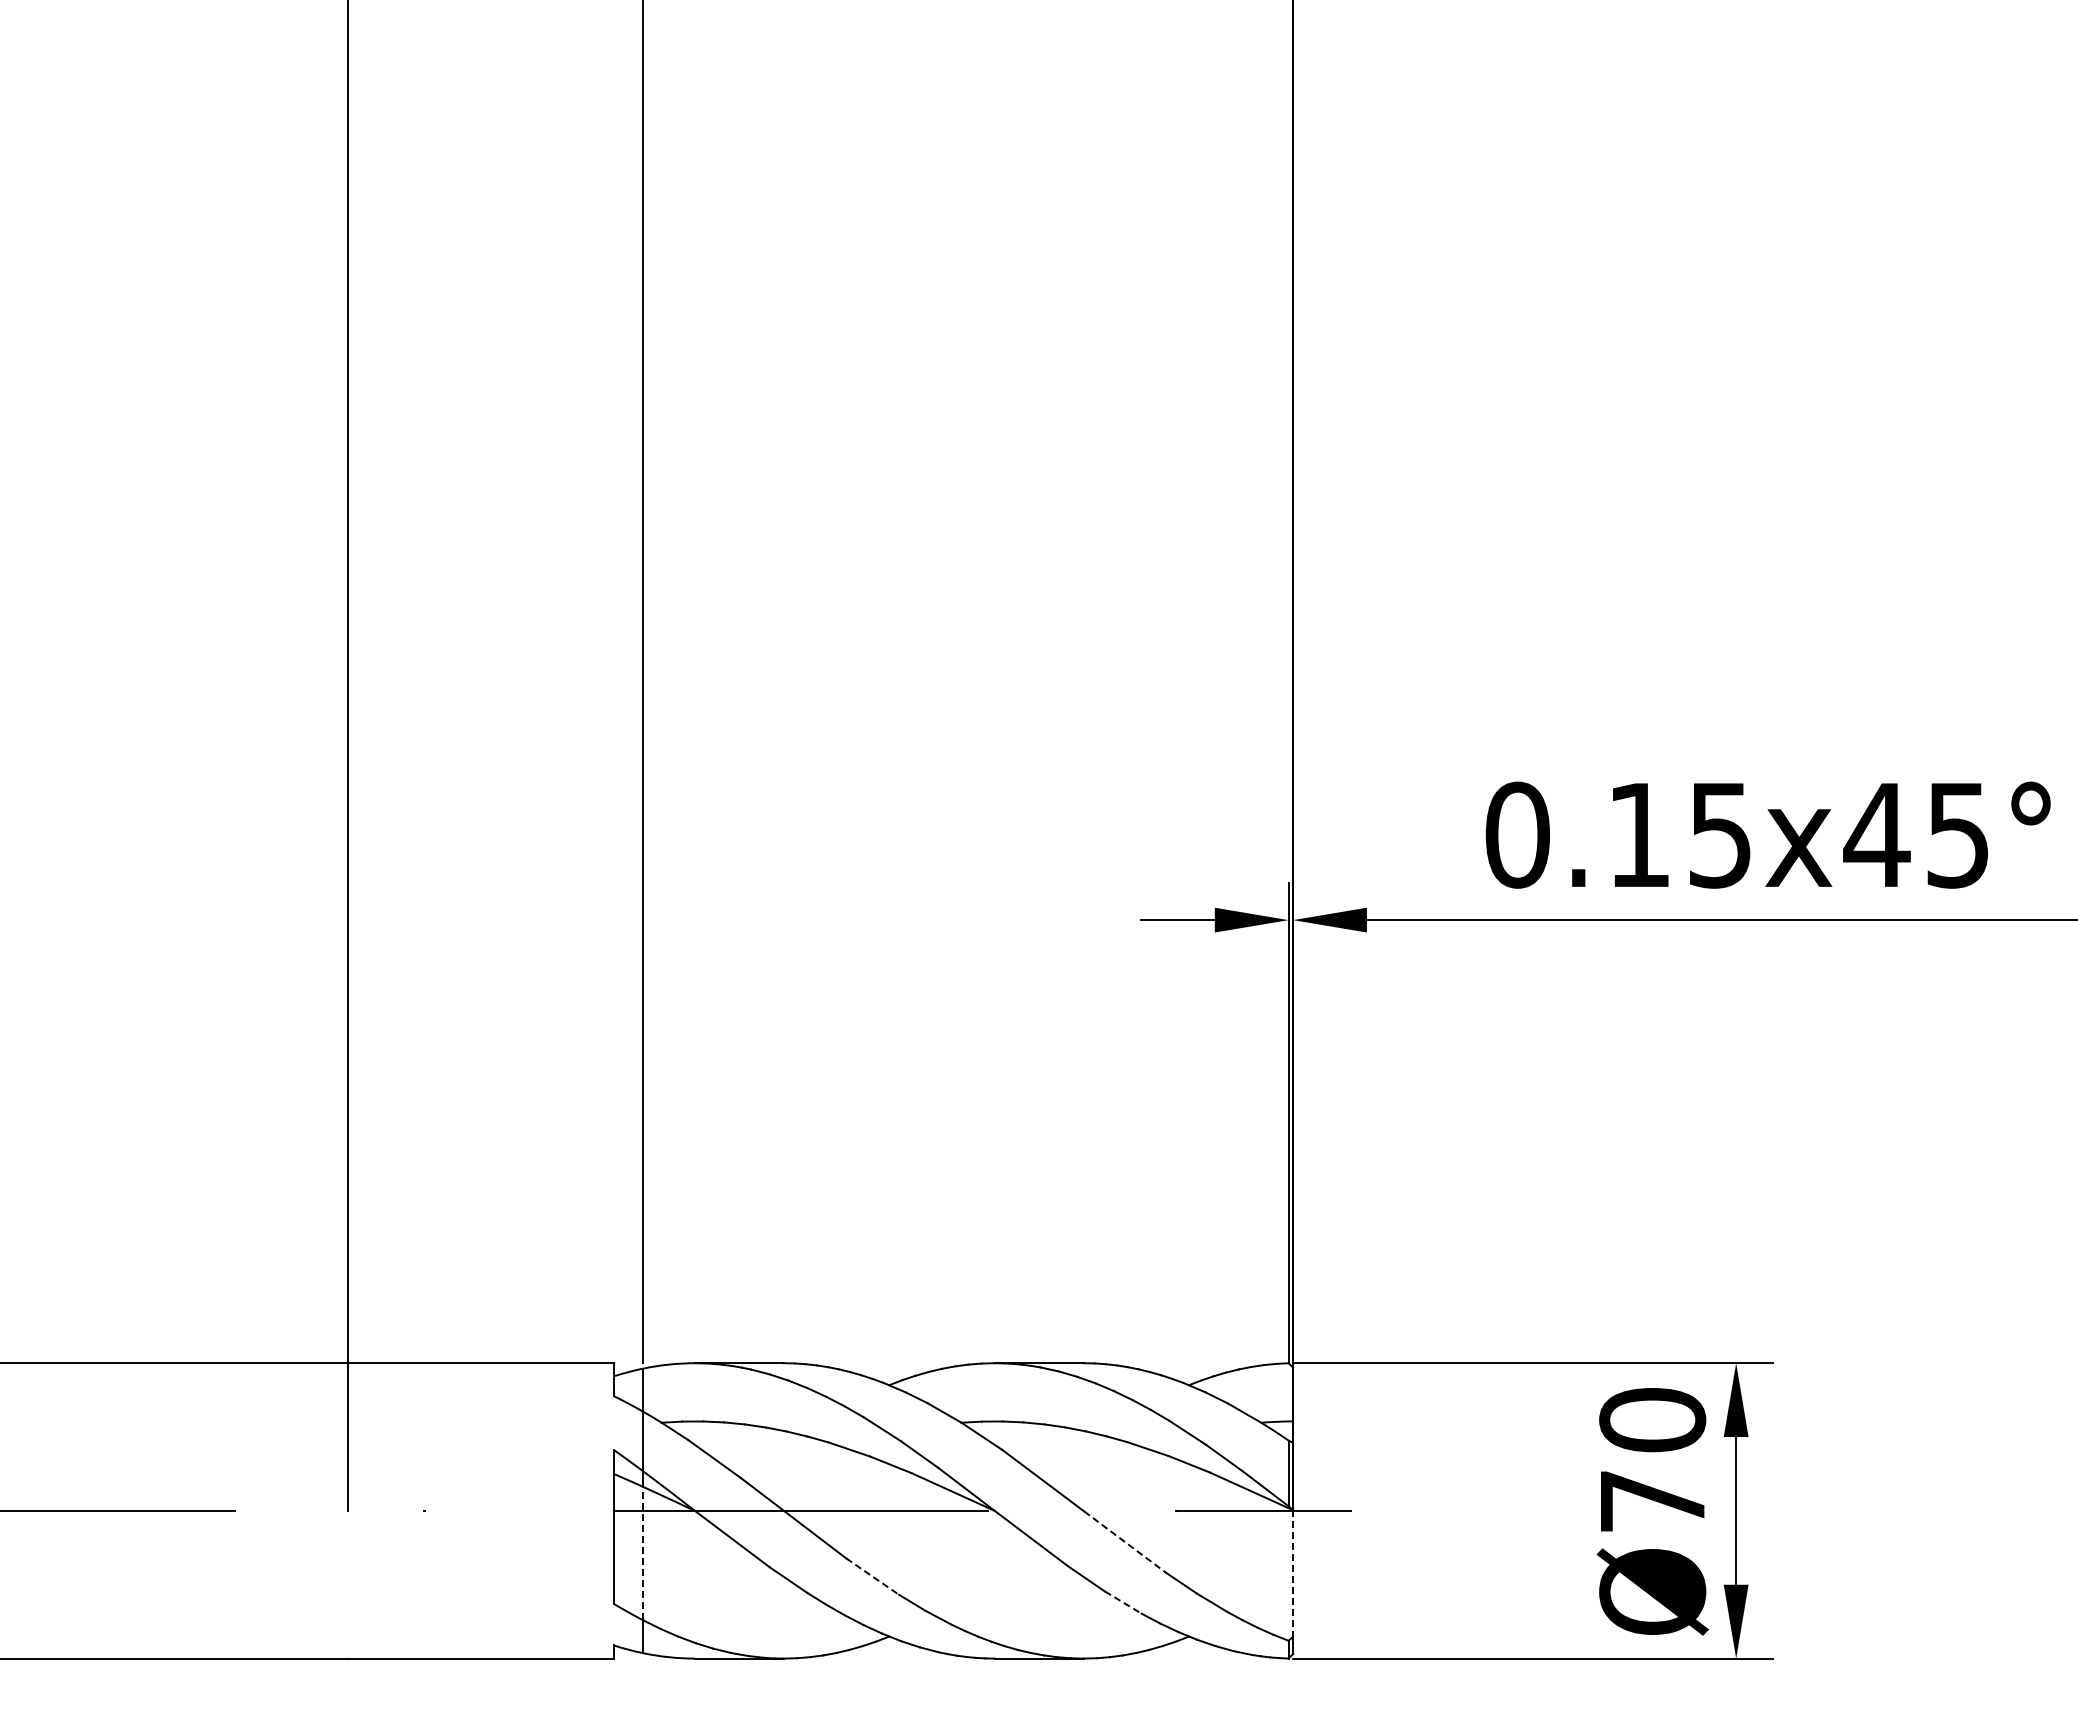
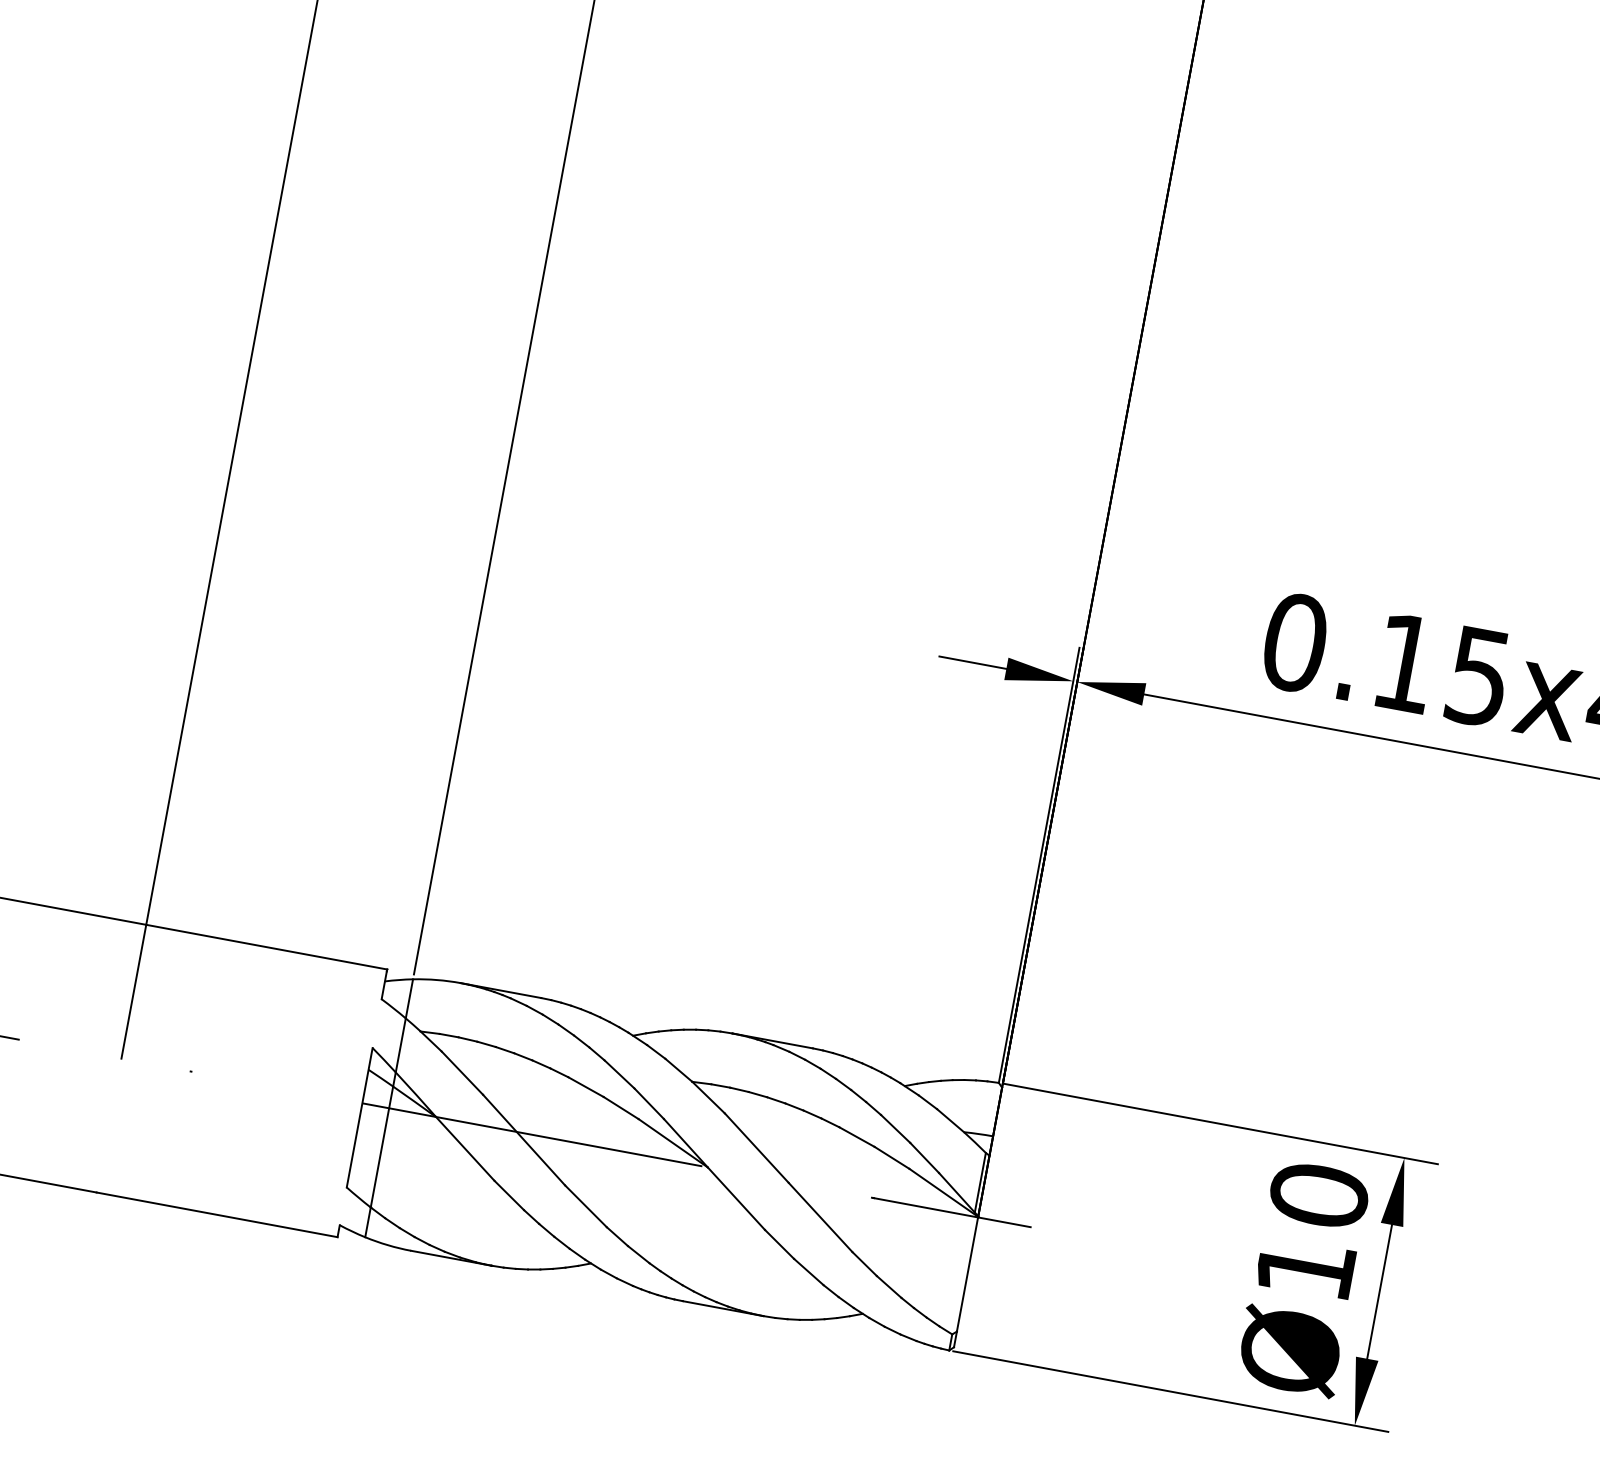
text: (1652, 1501) -> (1305, 1269), Ø70 -> Ø10
line: (1125, 1542) -> (820, 1217), dashed -> solid
line: (643, 1553) -> (382, 1146), dashed -> solid
line: (1293, 1574) -> (967, 1275), dashed -> solid
line: (873, 1576) -> (586, 1206), dashed -> solid
line: (1123, 1602) -> (808, 1271), dashed -> solid

